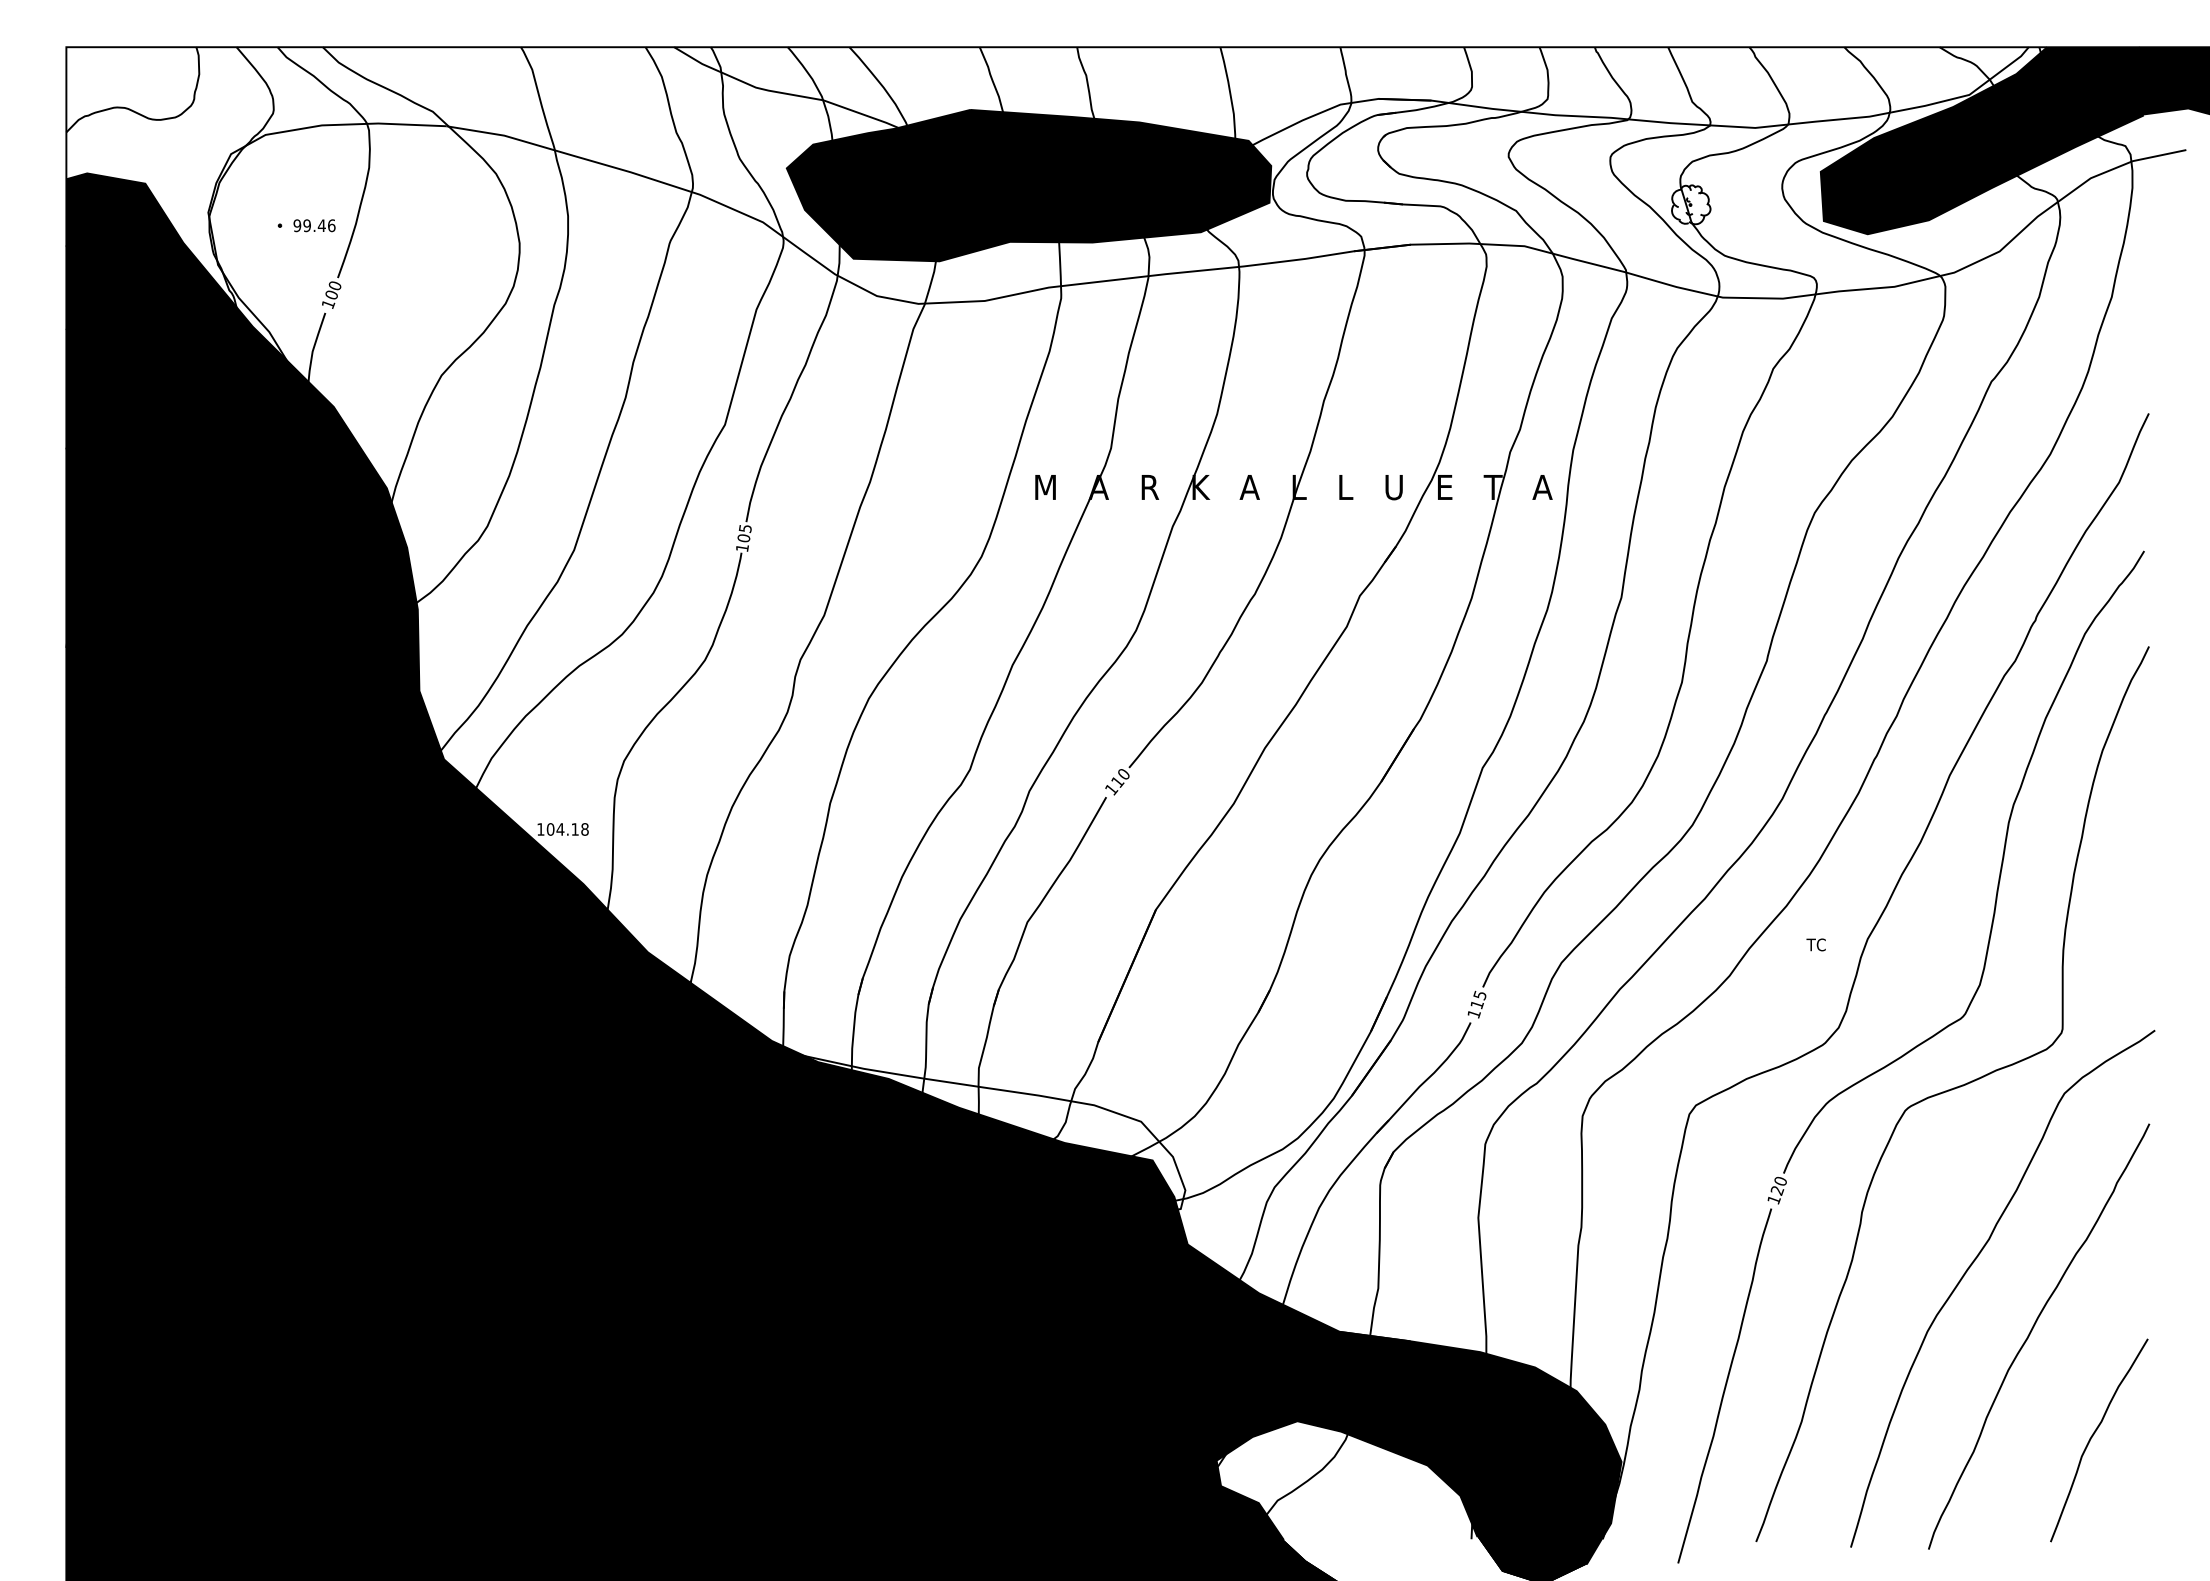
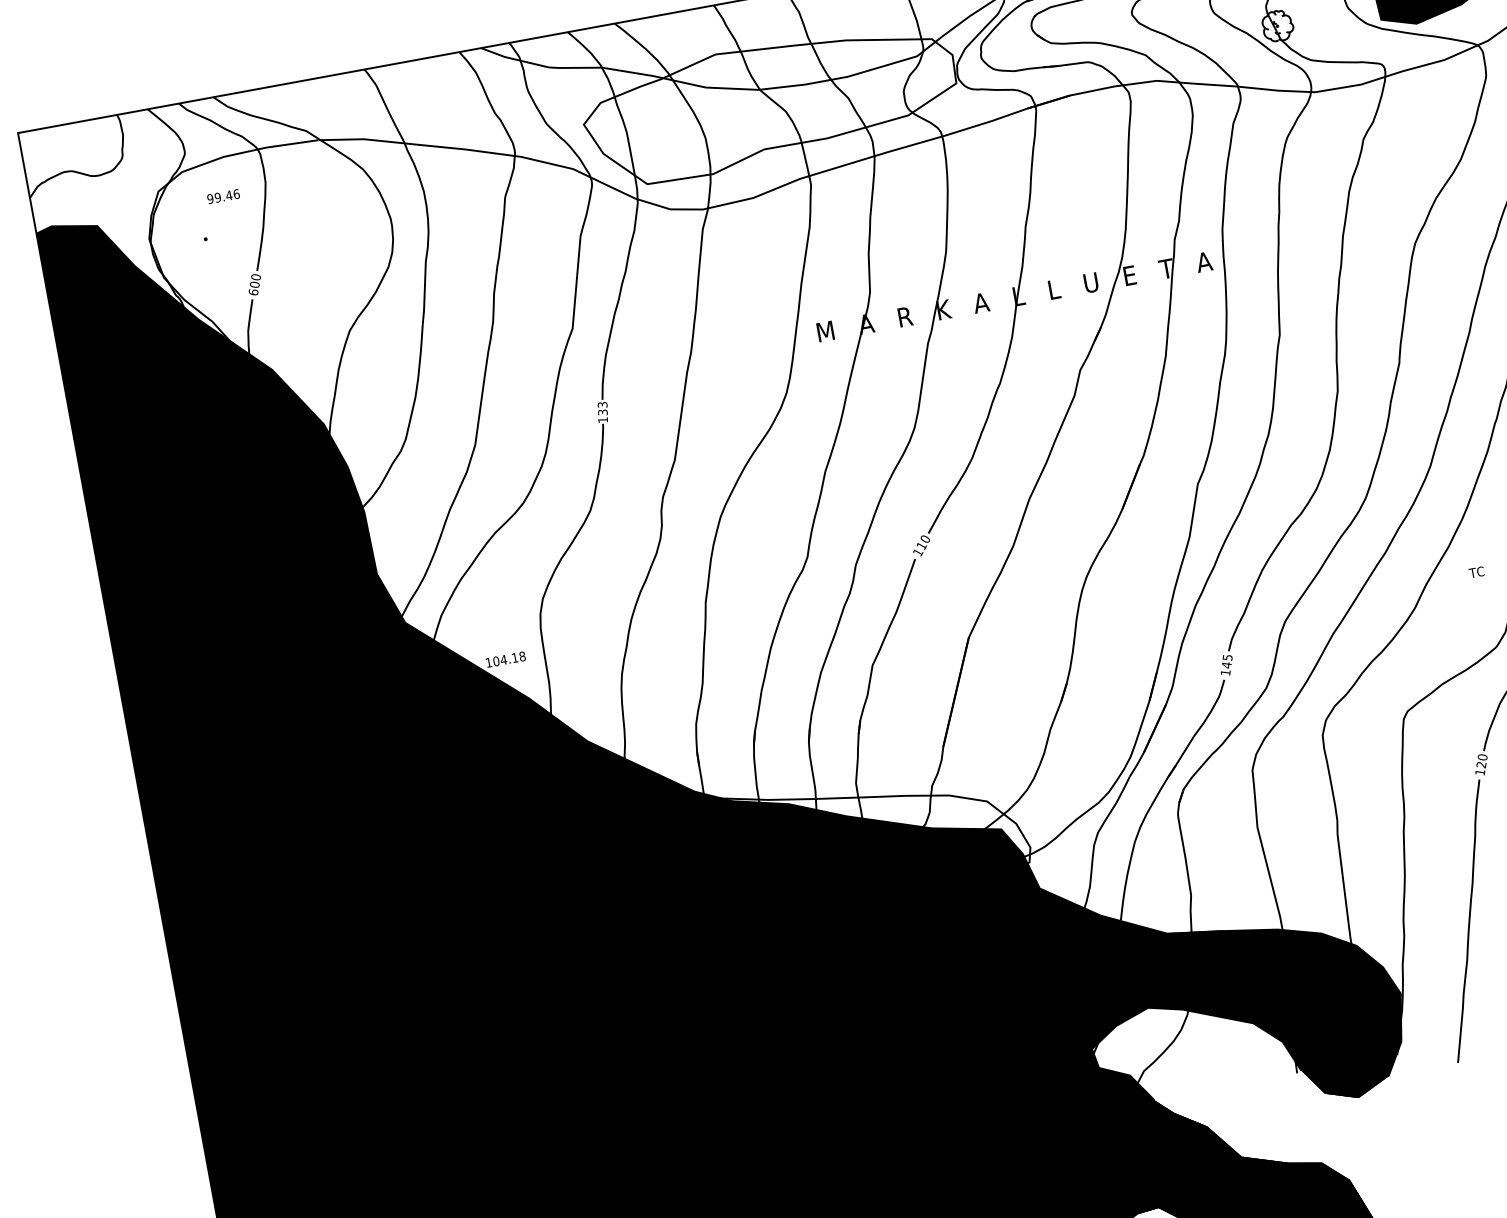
fill: (1028, 185) -> (770, 103), removed
text: (314, 225) -> (223, 196), moved
text: (328, 303) -> (253, 291), 100 -> 600
text: (744, 533) -> (602, 408), 105 -> 133
text: (1476, 1004) -> (1226, 665), 115 -> 145

